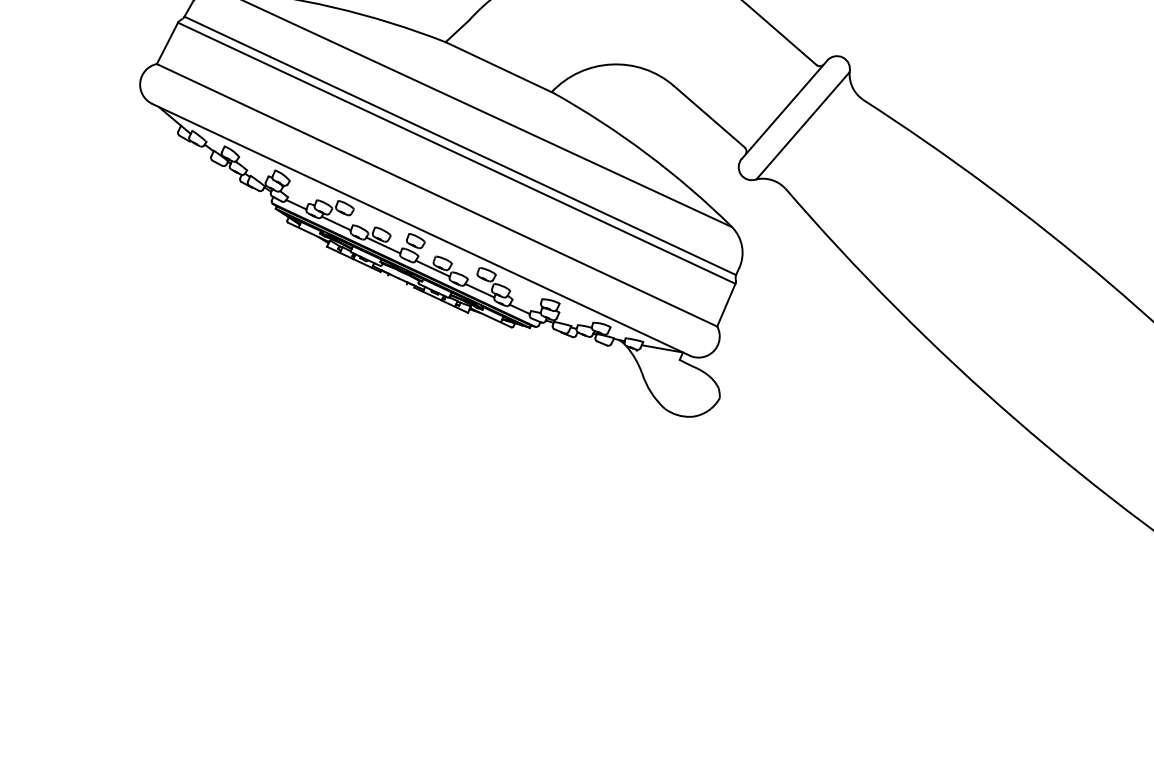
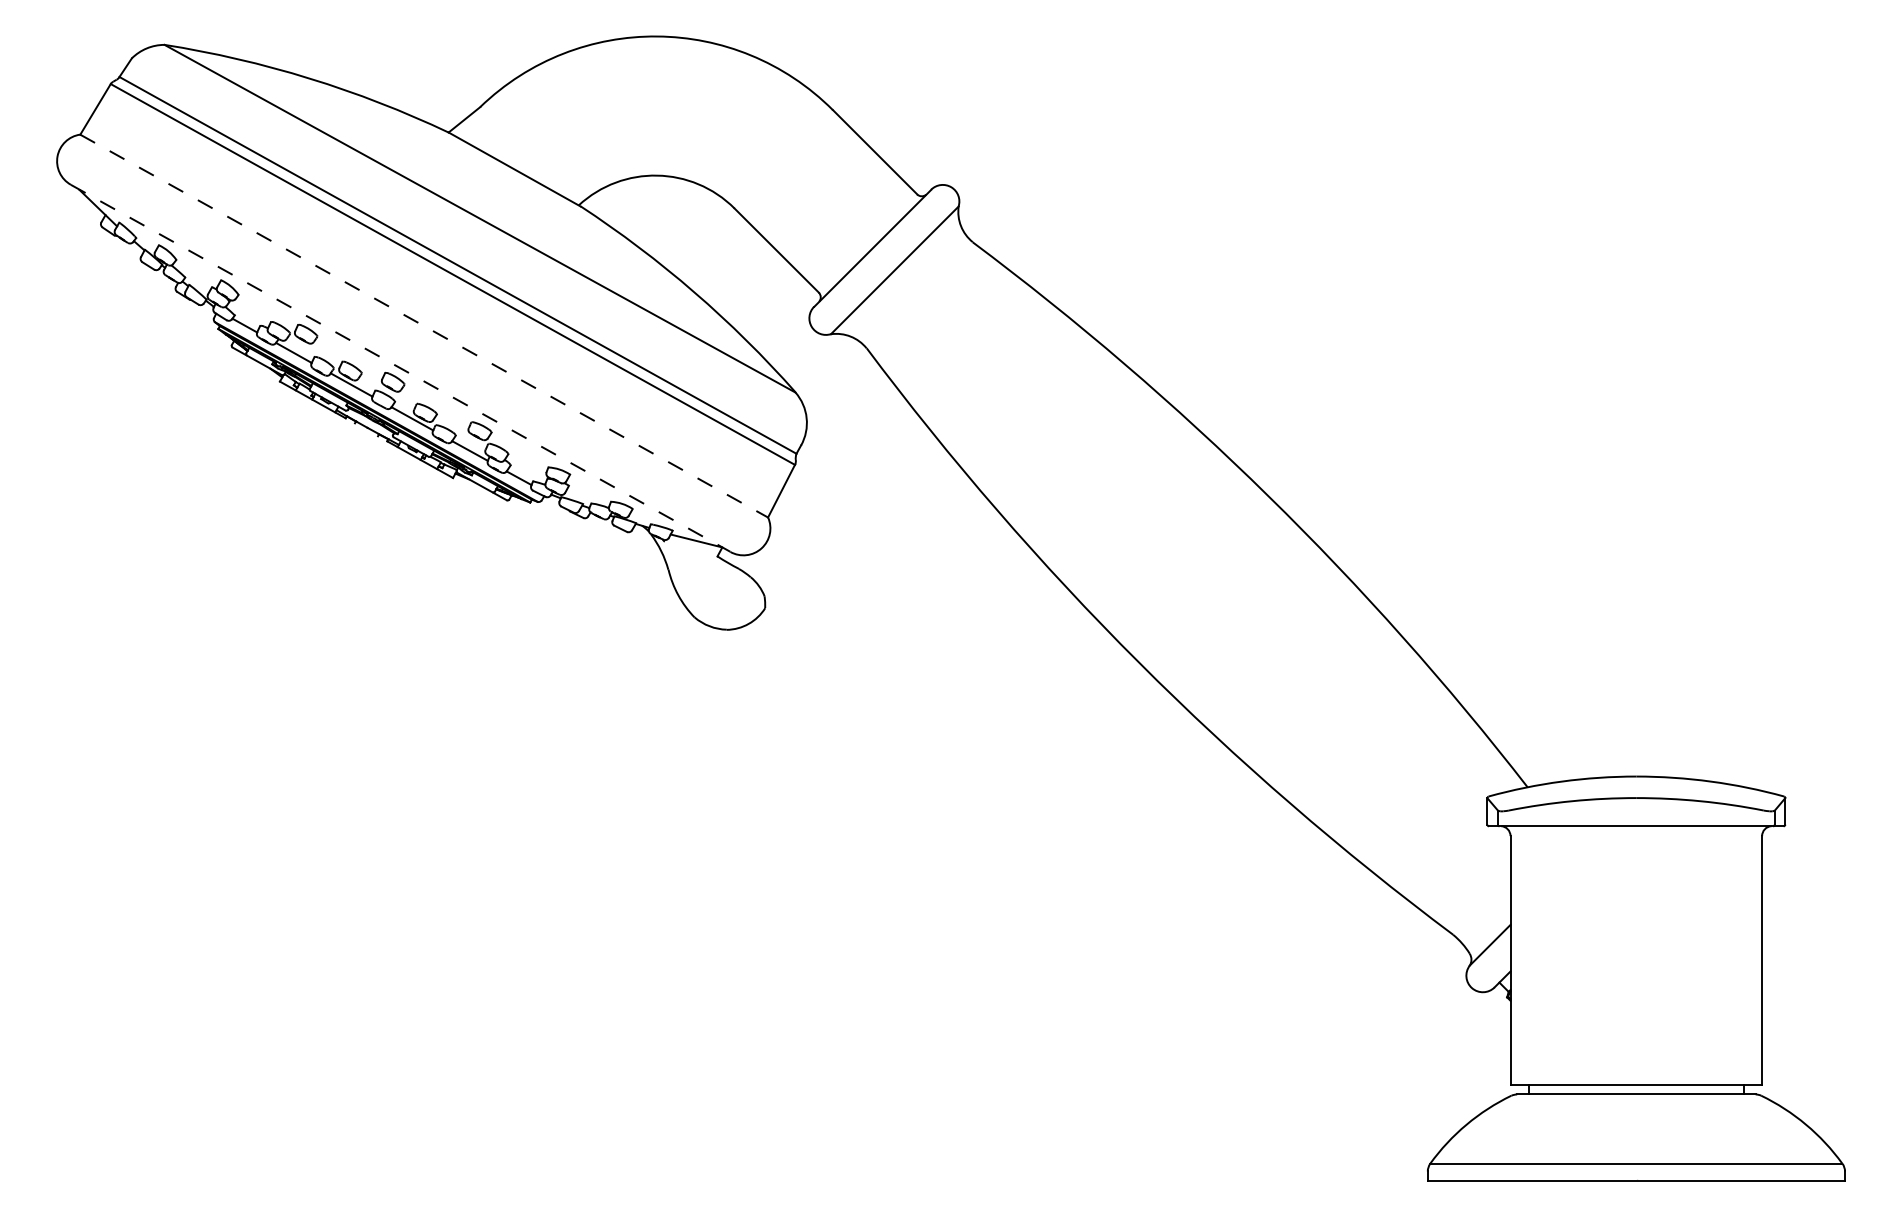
line: (437, 195) -> (424, 326), solid -> dashed
line: (421, 229) -> (401, 368), solid -> dashed

